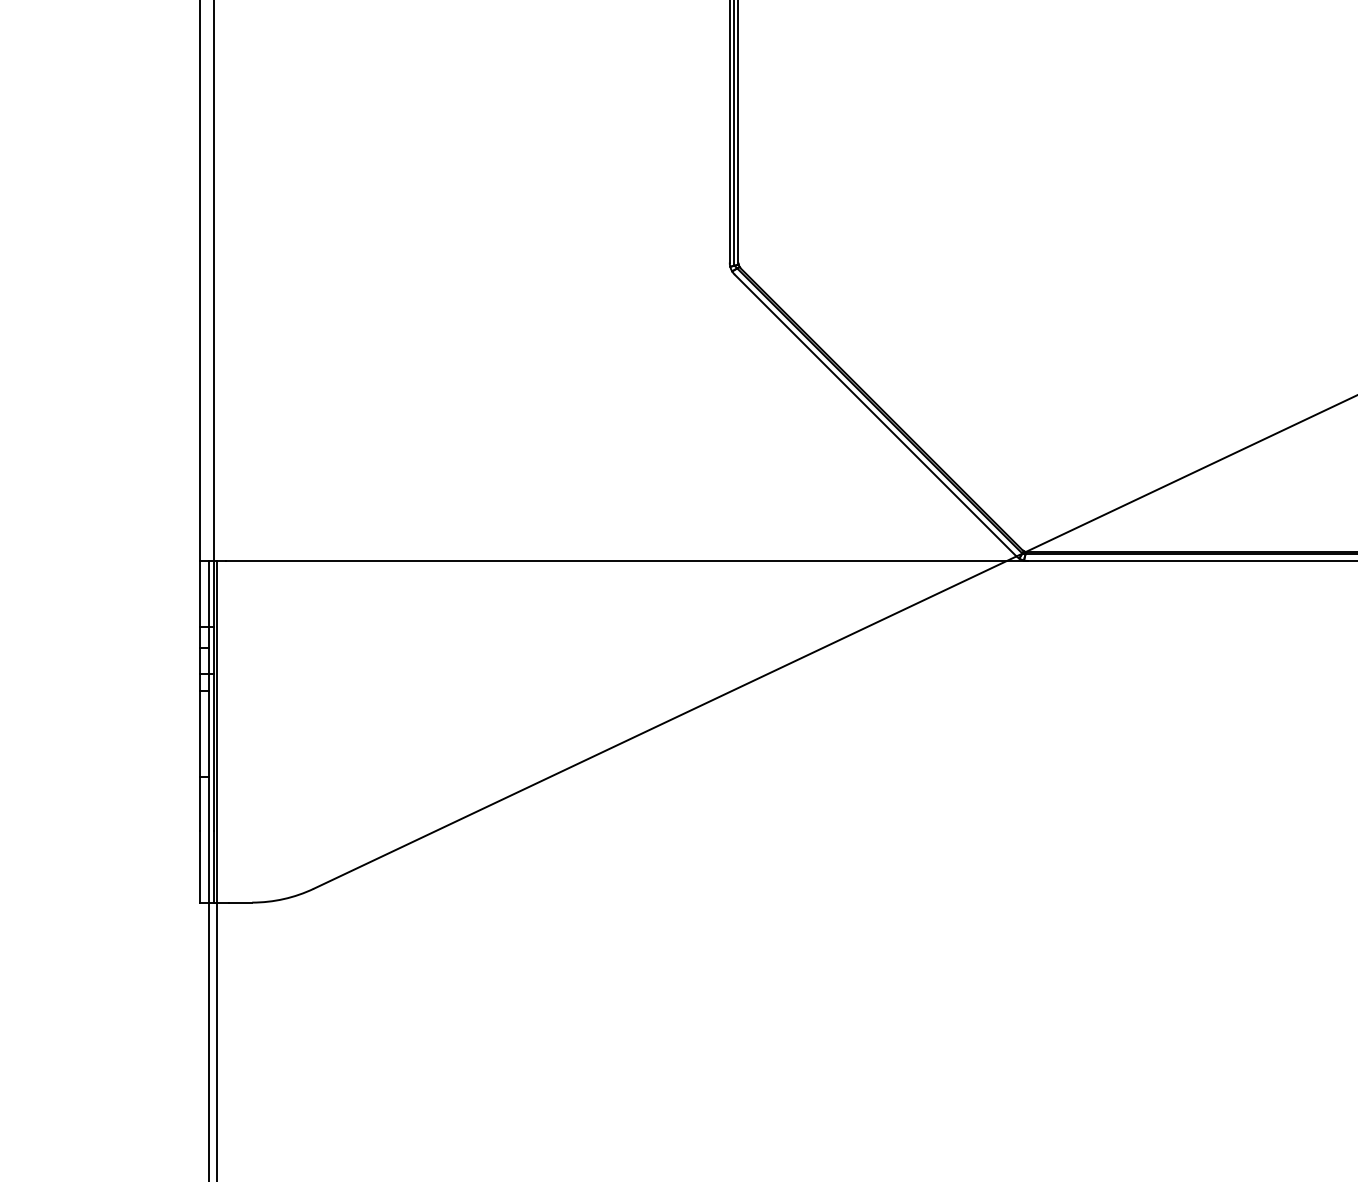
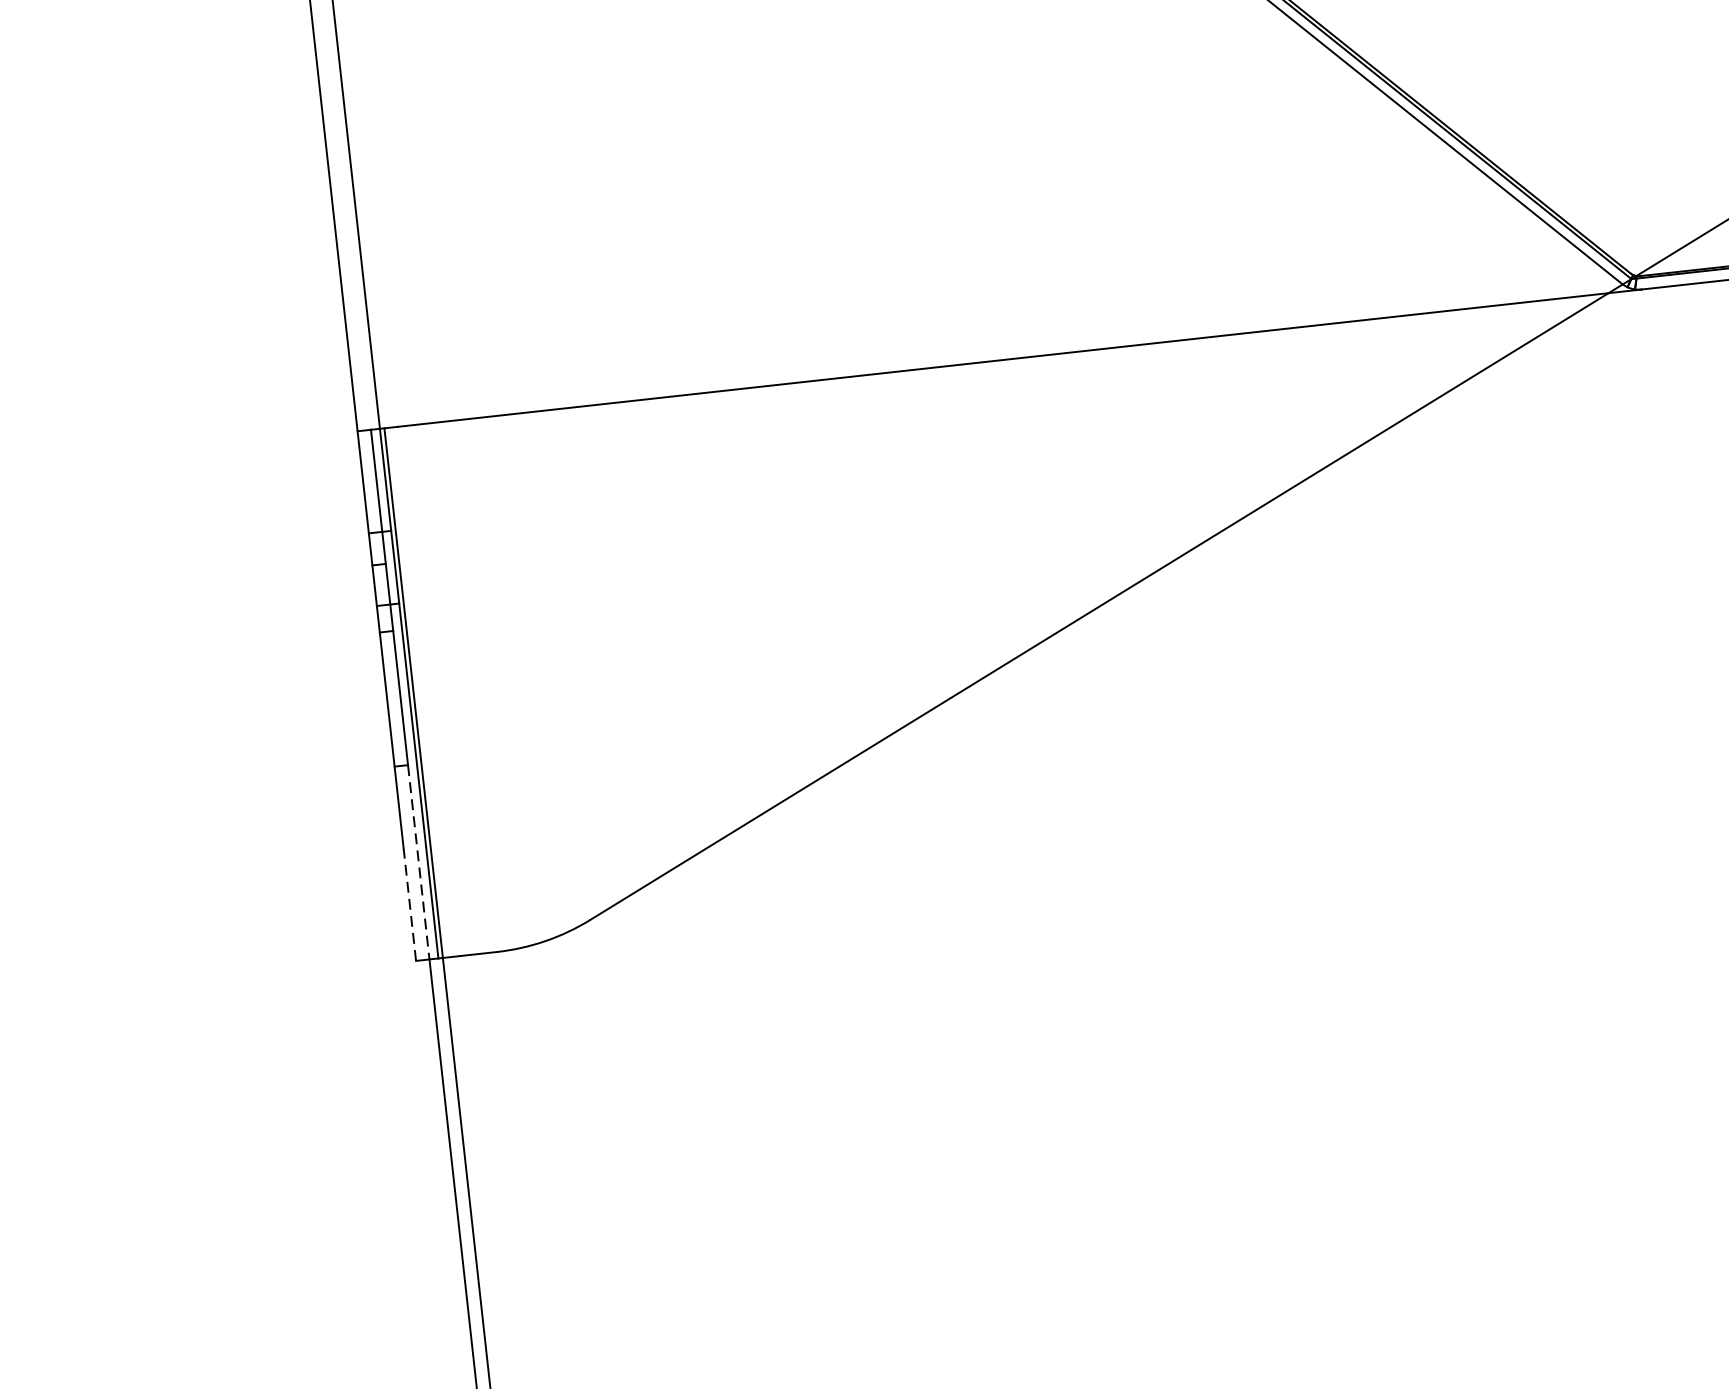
line: (208, 839) -> (418, 861), solid -> dashed
line: (199, 866) -> (409, 905), solid -> dashed

